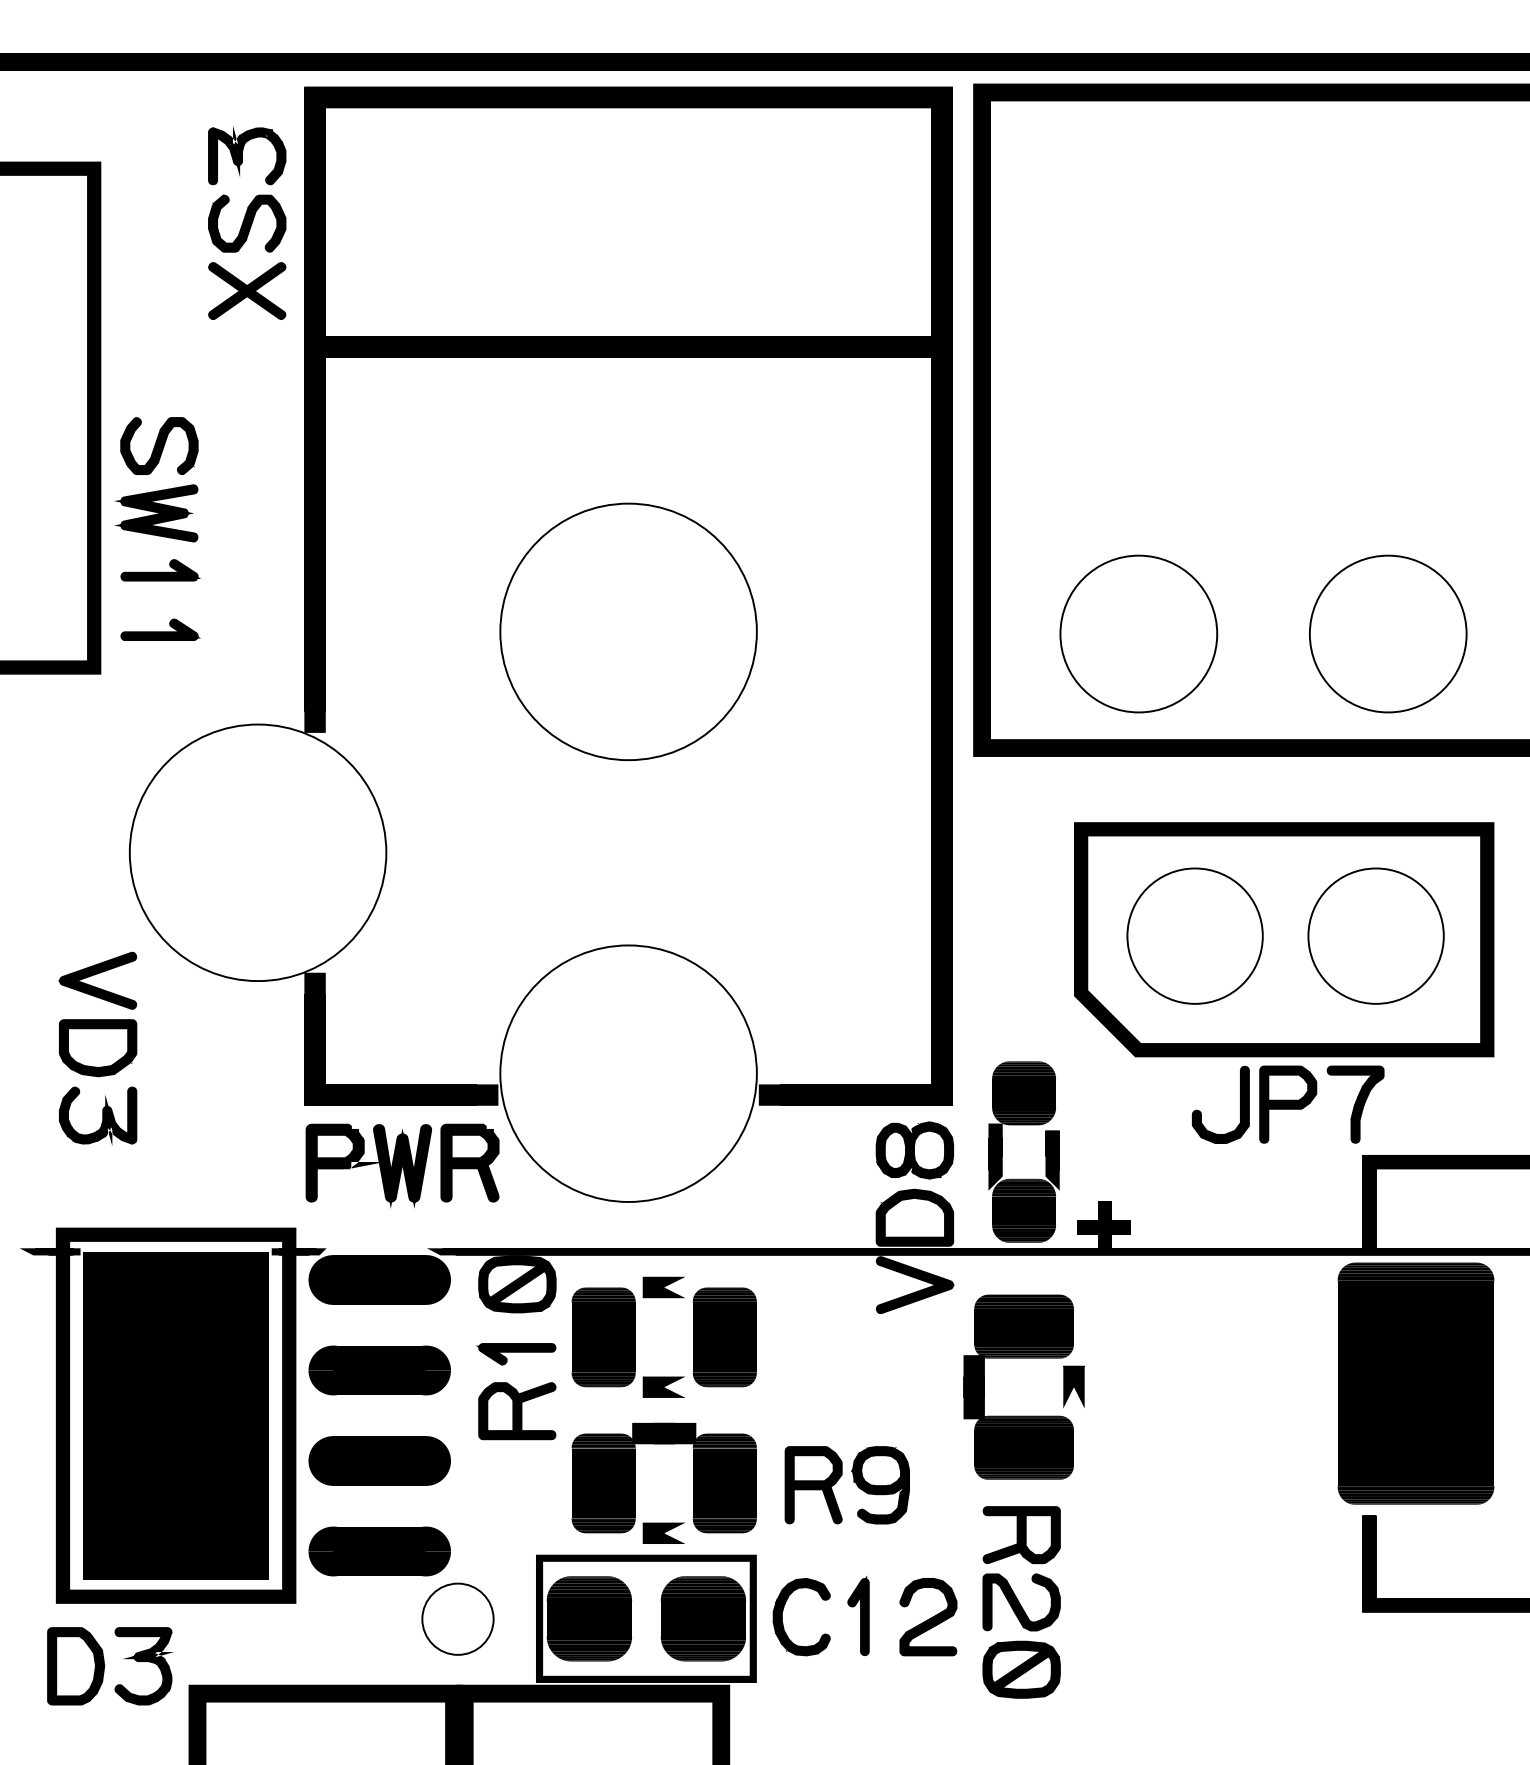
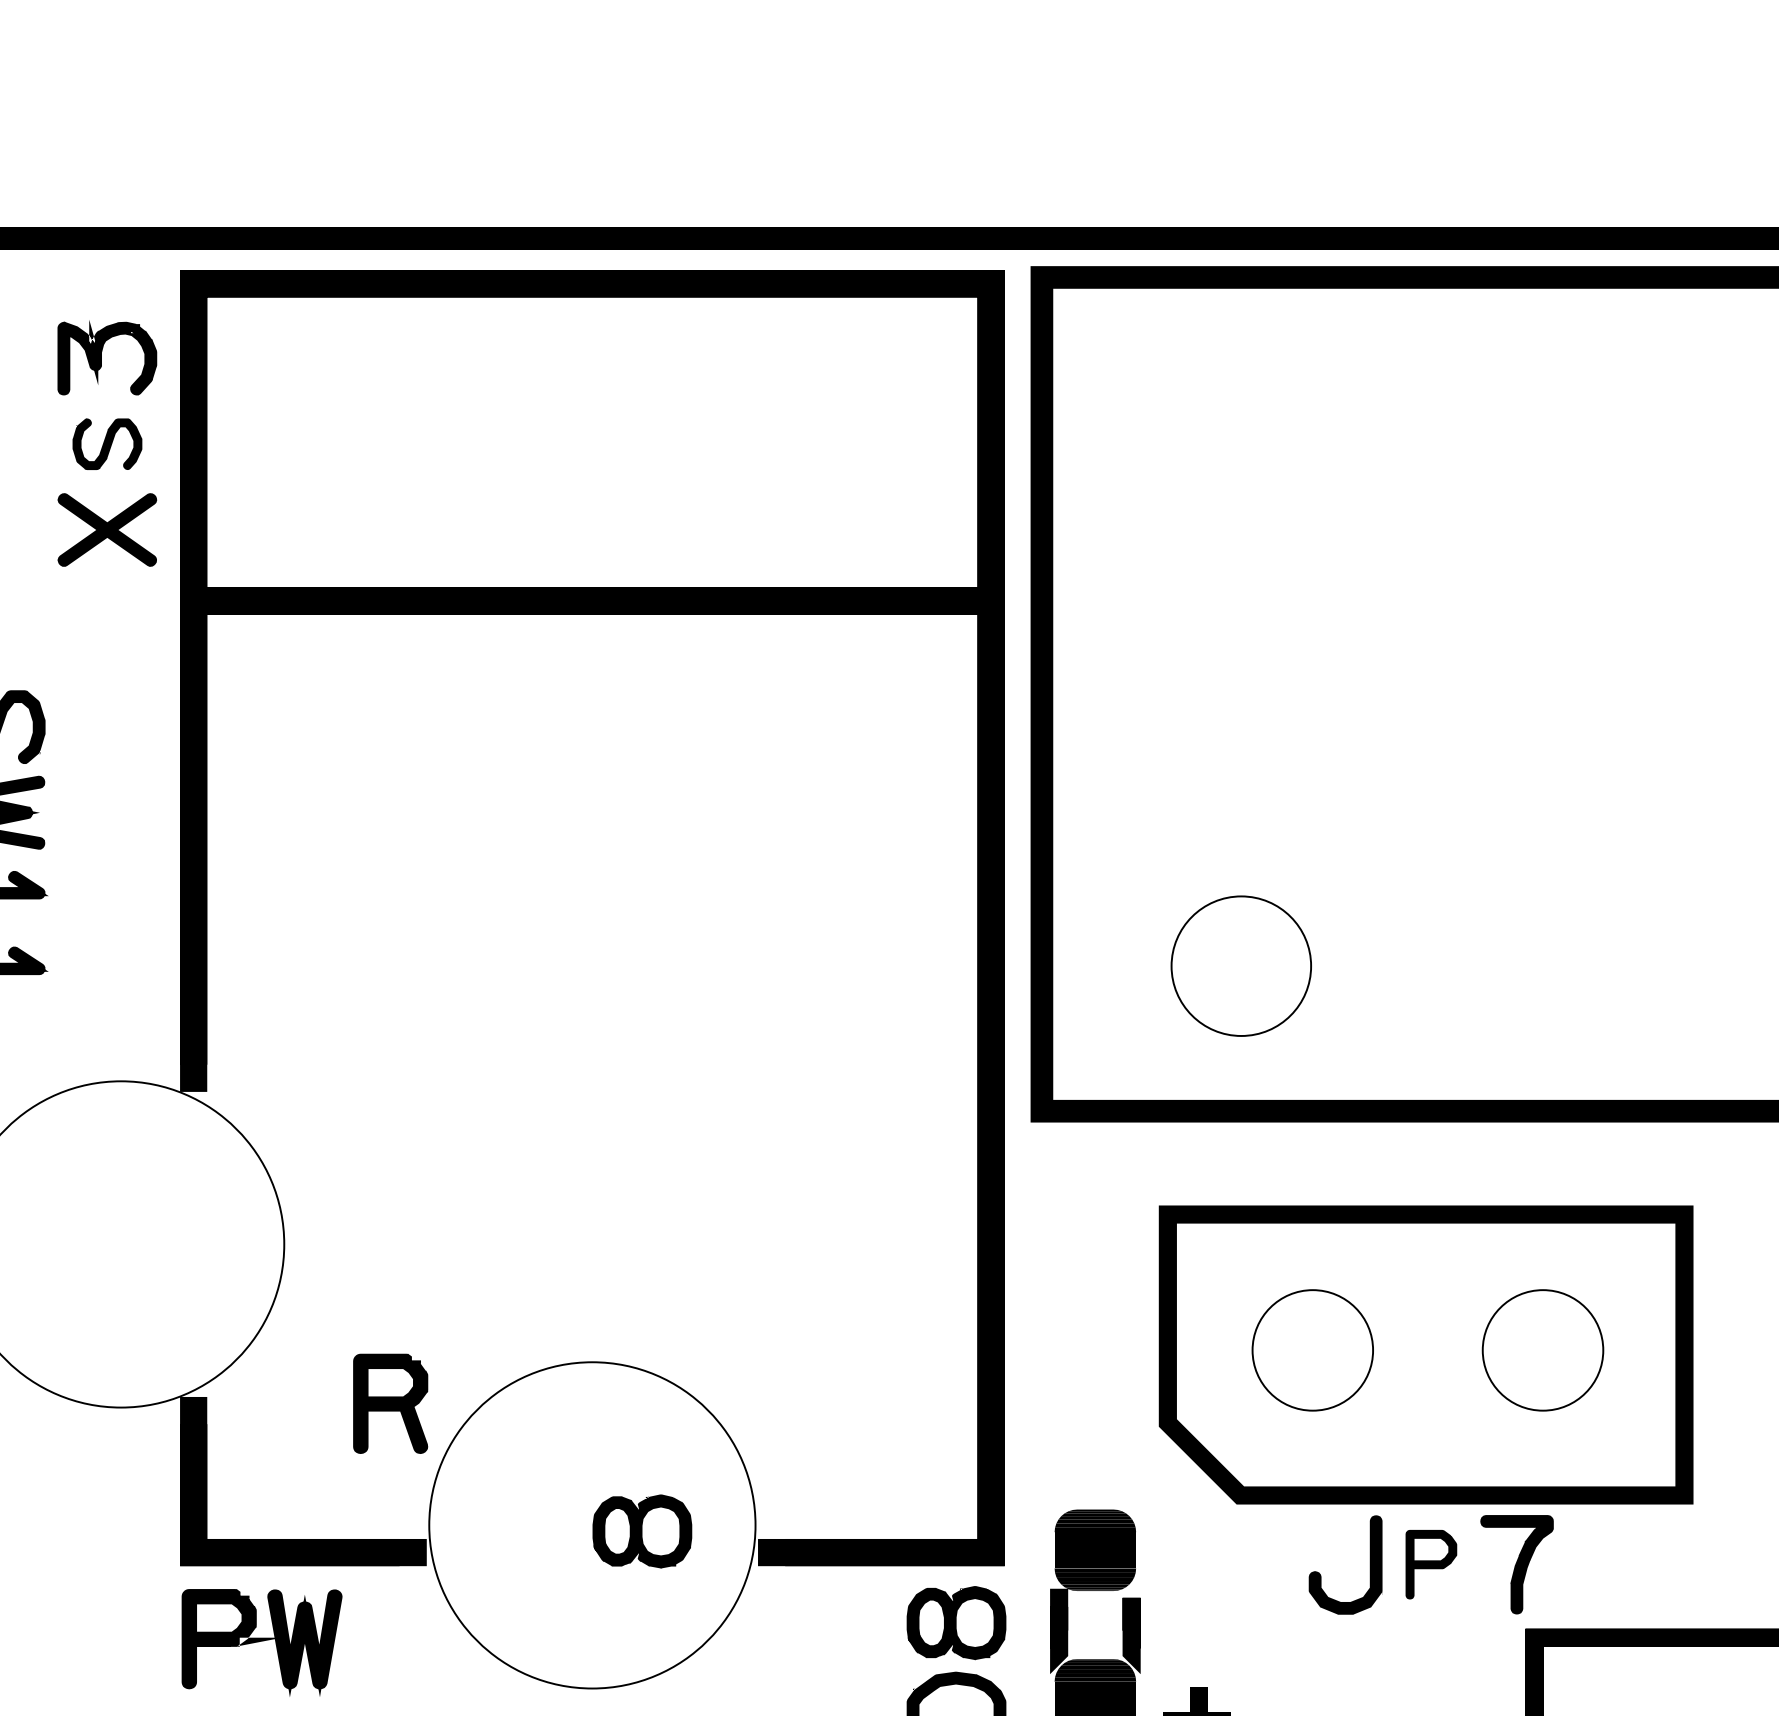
part: (247, 223) -> (107, 444), size x0.7
part: (628, 631) -> (592, 962), removed
part: (1138, 633) -> (1240, 965), size x0.7
part: (1388, 633) -> (1558, 965), removed
part: (1194, 935) -> (1312, 1349), size x0.7
part: (1375, 935) -> (1542, 1349), size x0.7
part: (667, 1078) -> (641, 1531), added
part: (1288, 1104) -> (1431, 1564), size x0.7
part: (469, 1162) -> (390, 1403), moved

